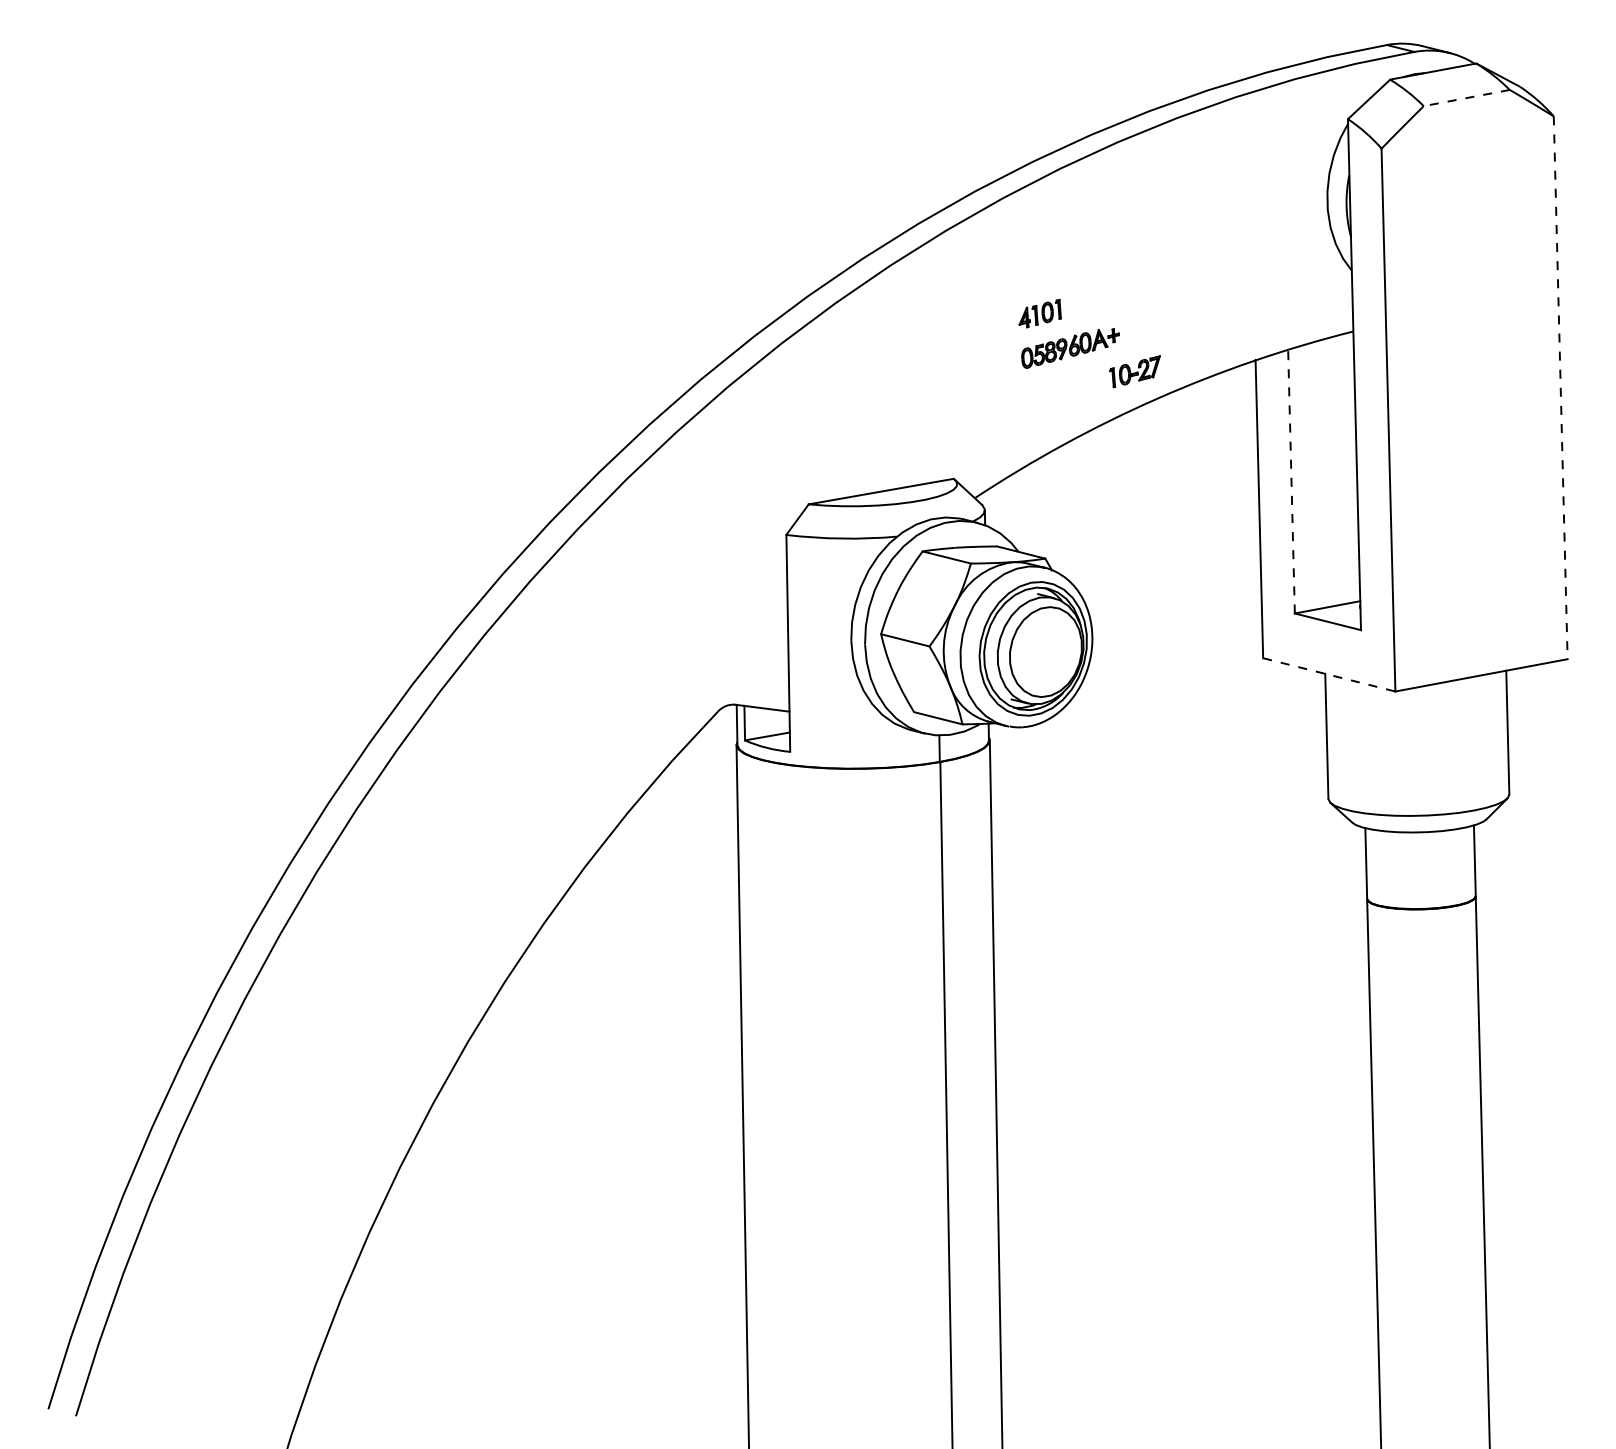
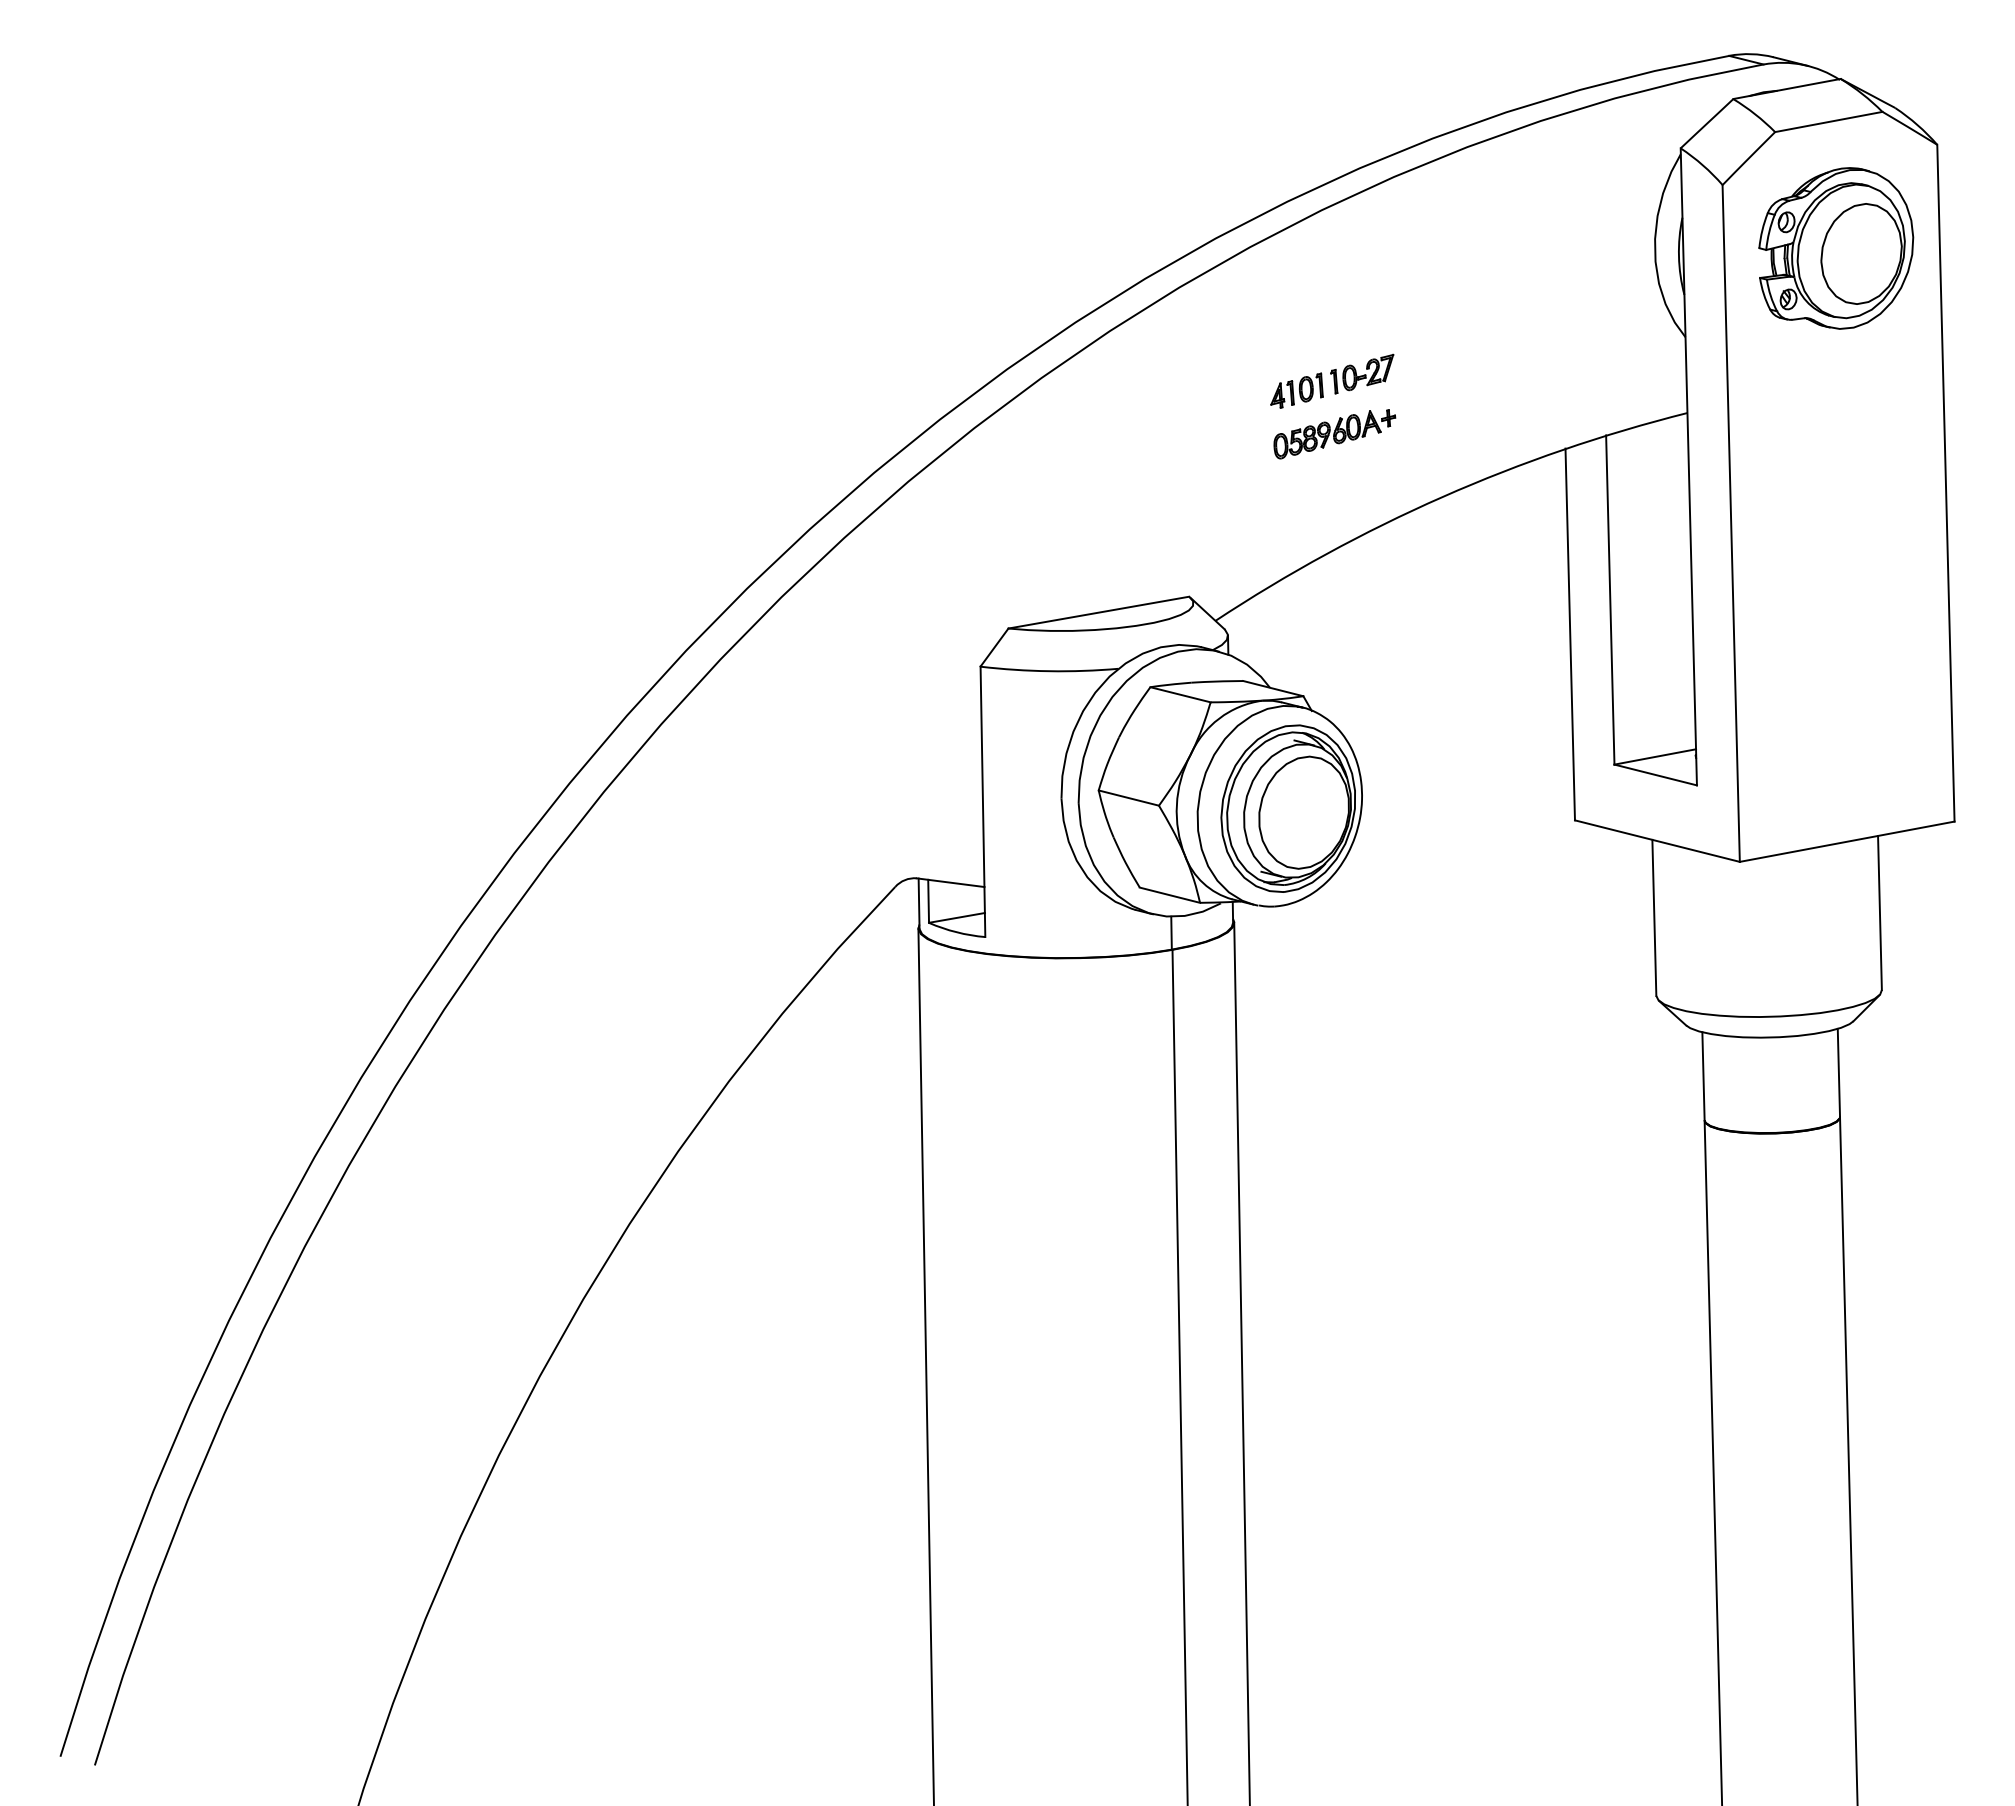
line: (1466, 97) -> (1828, 121), dashed -> solid
part: (1472, 199) -> (1836, 248), added
part: (1135, 371) -> (1362, 373), moved
line: (1560, 388) -> (1945, 483), dashed -> solid
line: (1291, 481) -> (1610, 600), dashed -> solid
line: (1329, 675) -> (1657, 841), dashed -> solid

